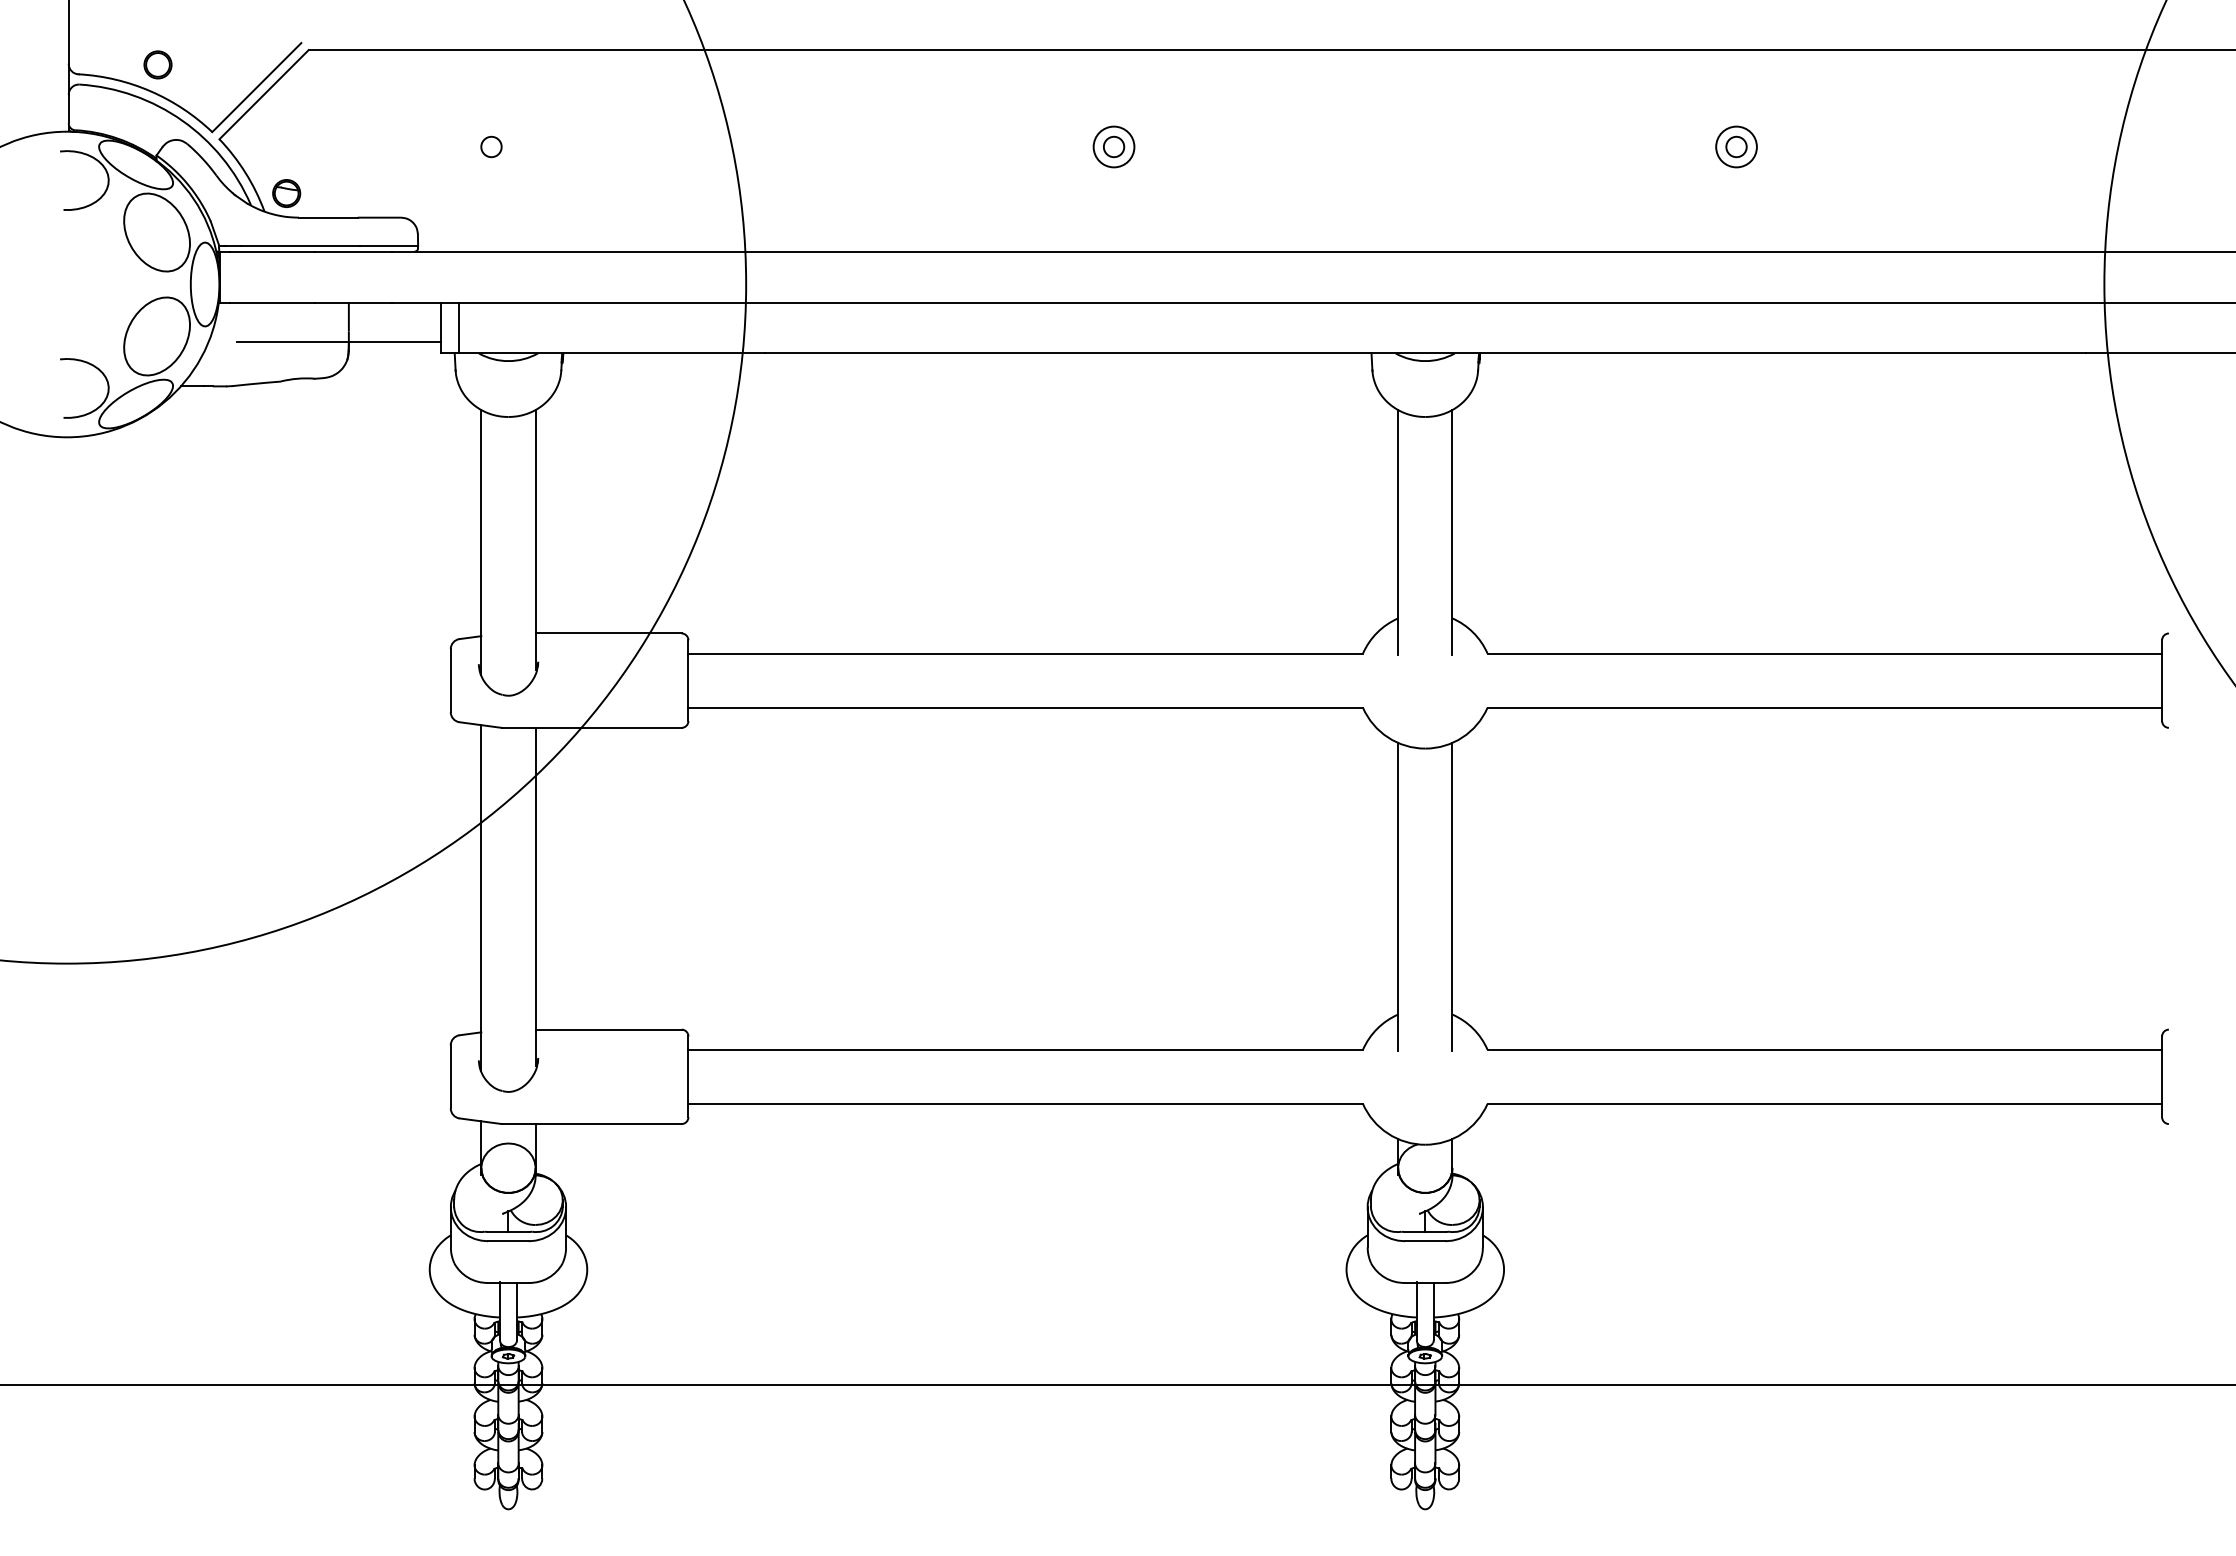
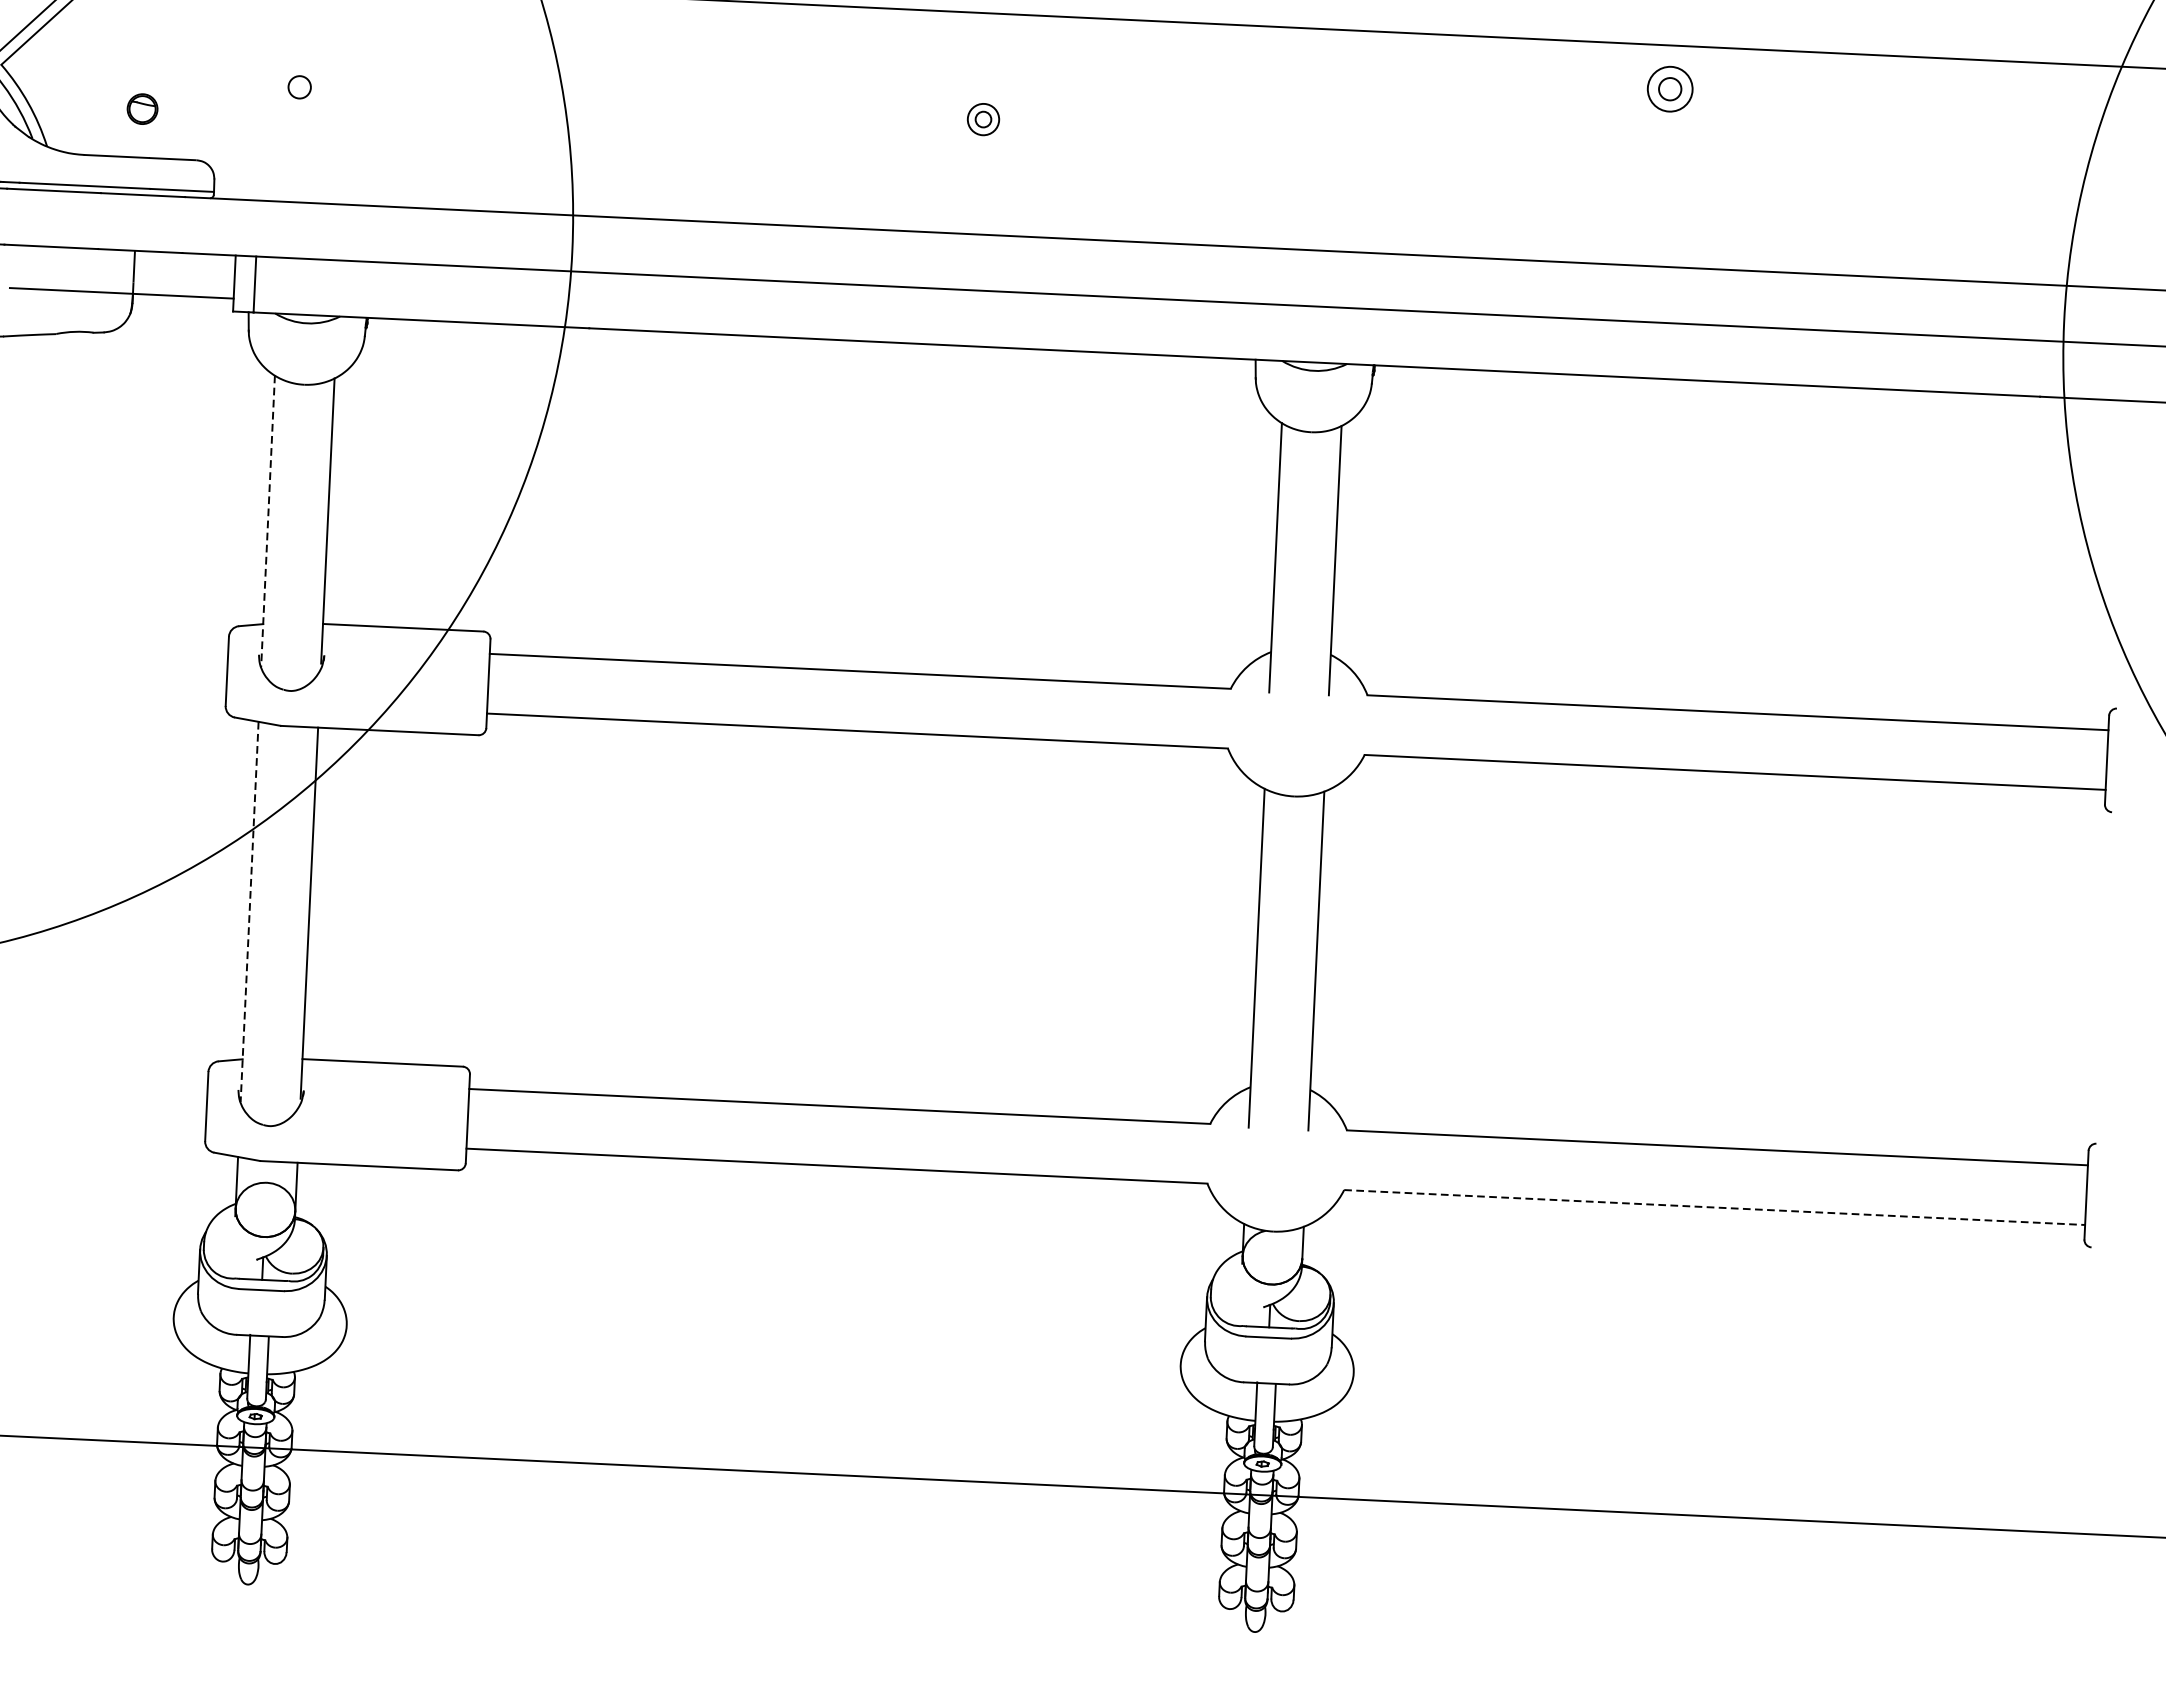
part: (1113, 146) -> (982, 119), size x0.7
part: (1736, 146) -> (1670, 88), moved
part: (286, 193) -> (142, 109), moved
line: (481, 542) -> (268, 521), solid -> dashed
line: (481, 898) -> (249, 912), solid -> dashed
line: (1825, 1103) -> (1715, 1207), solid -> dashed

